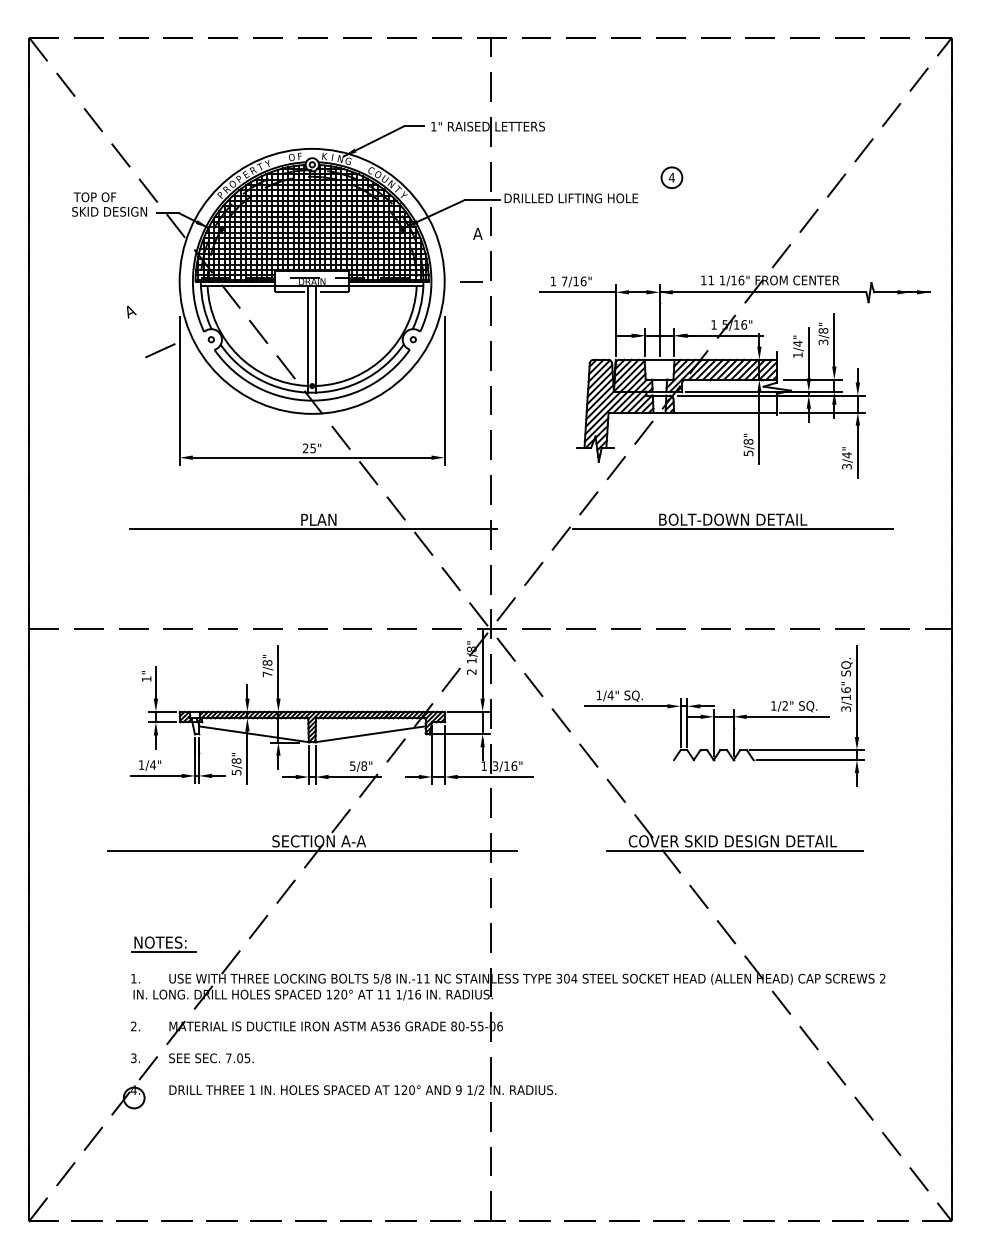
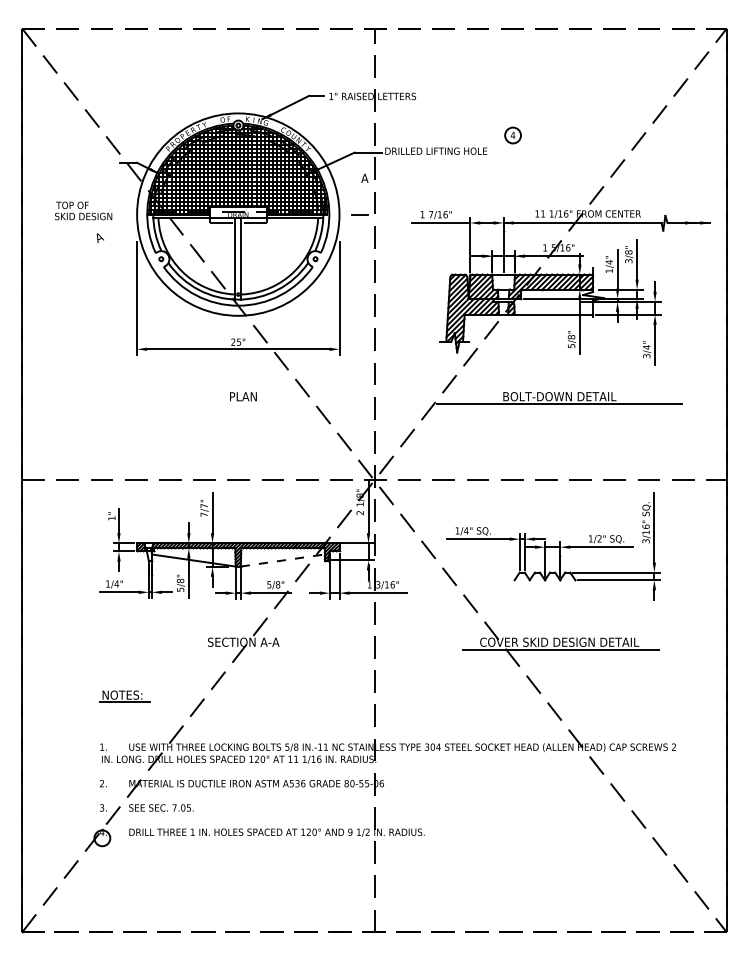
text: (109, 204) -> (83, 210), moved
line: (160, 350) -> (122, 267), removed
line: (716, 395) -> (547, 301), removed
line: (313, 529) -> (239, 404), removed
text: (267, 662) -> (204, 505), 7/8" -> 7/7"
line: (370, 734) -> (282, 560), solid -> dashed
line: (312, 850) -> (238, 649), removed
part: (163, 944) -> (124, 696), moved

